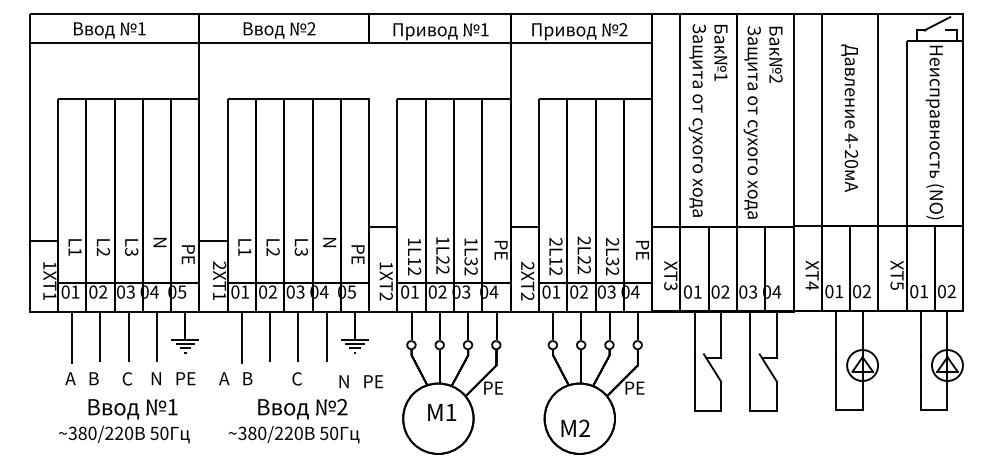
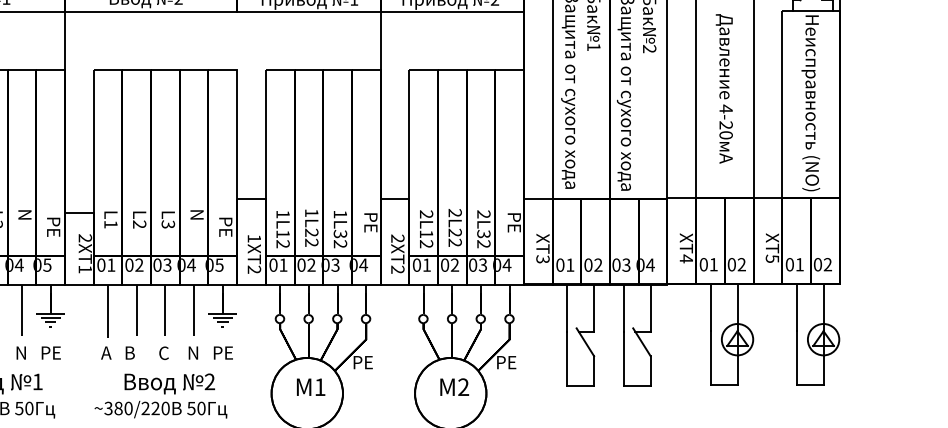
text: (235, 378) -> (117, 352), moved
text: (361, 381) -> (211, 352), moved
text: (575, 427) -> (454, 386), moved

